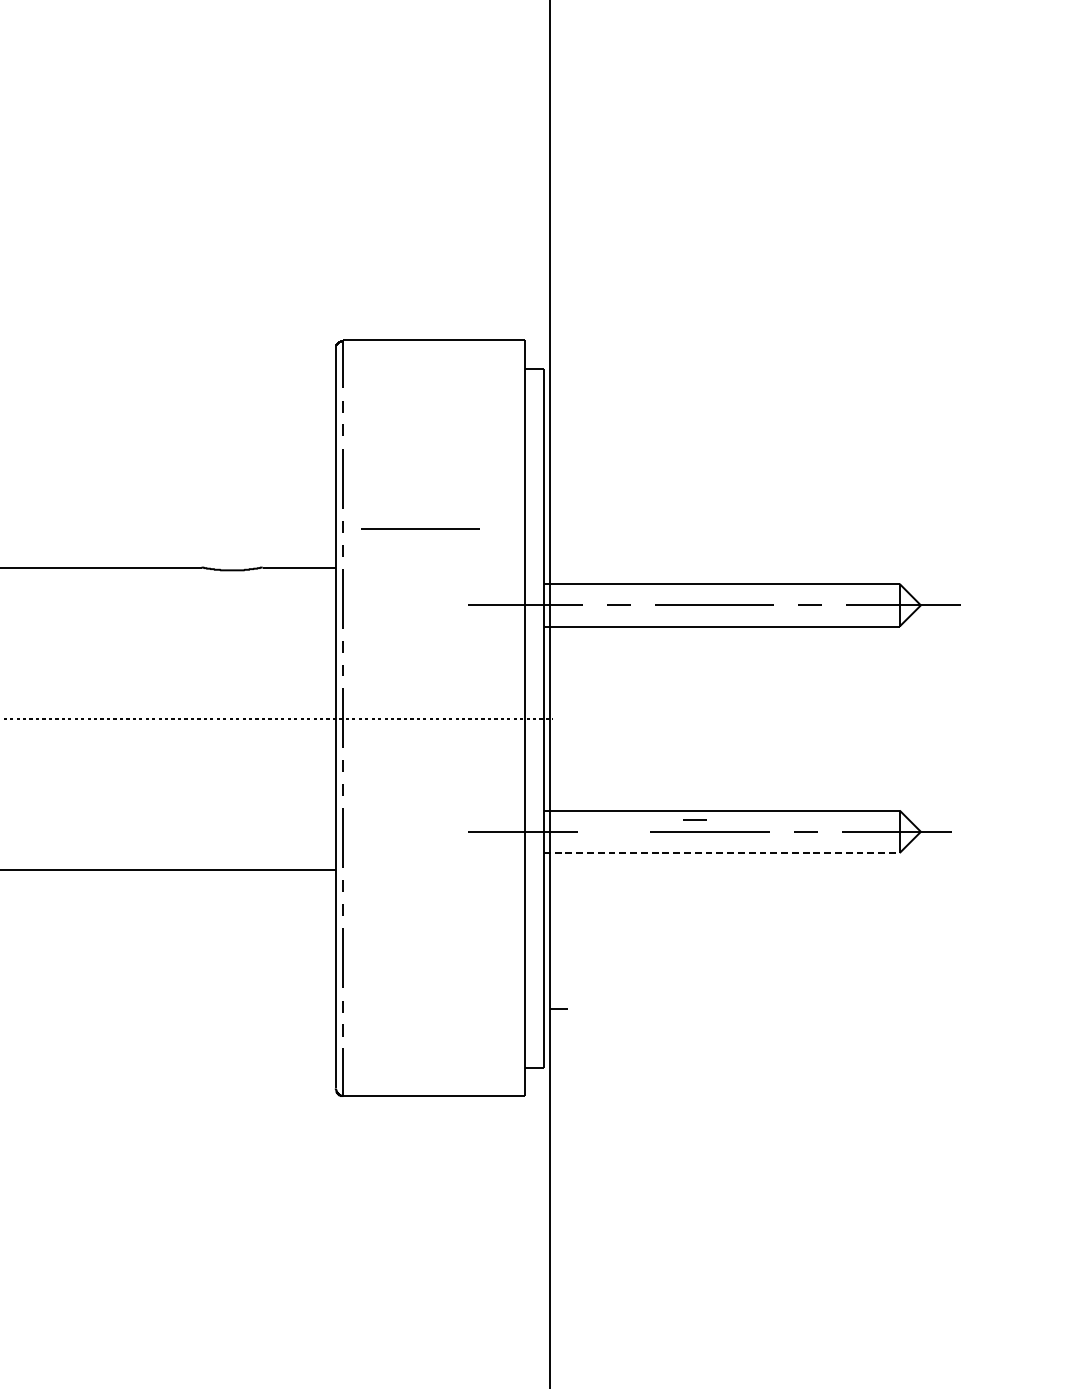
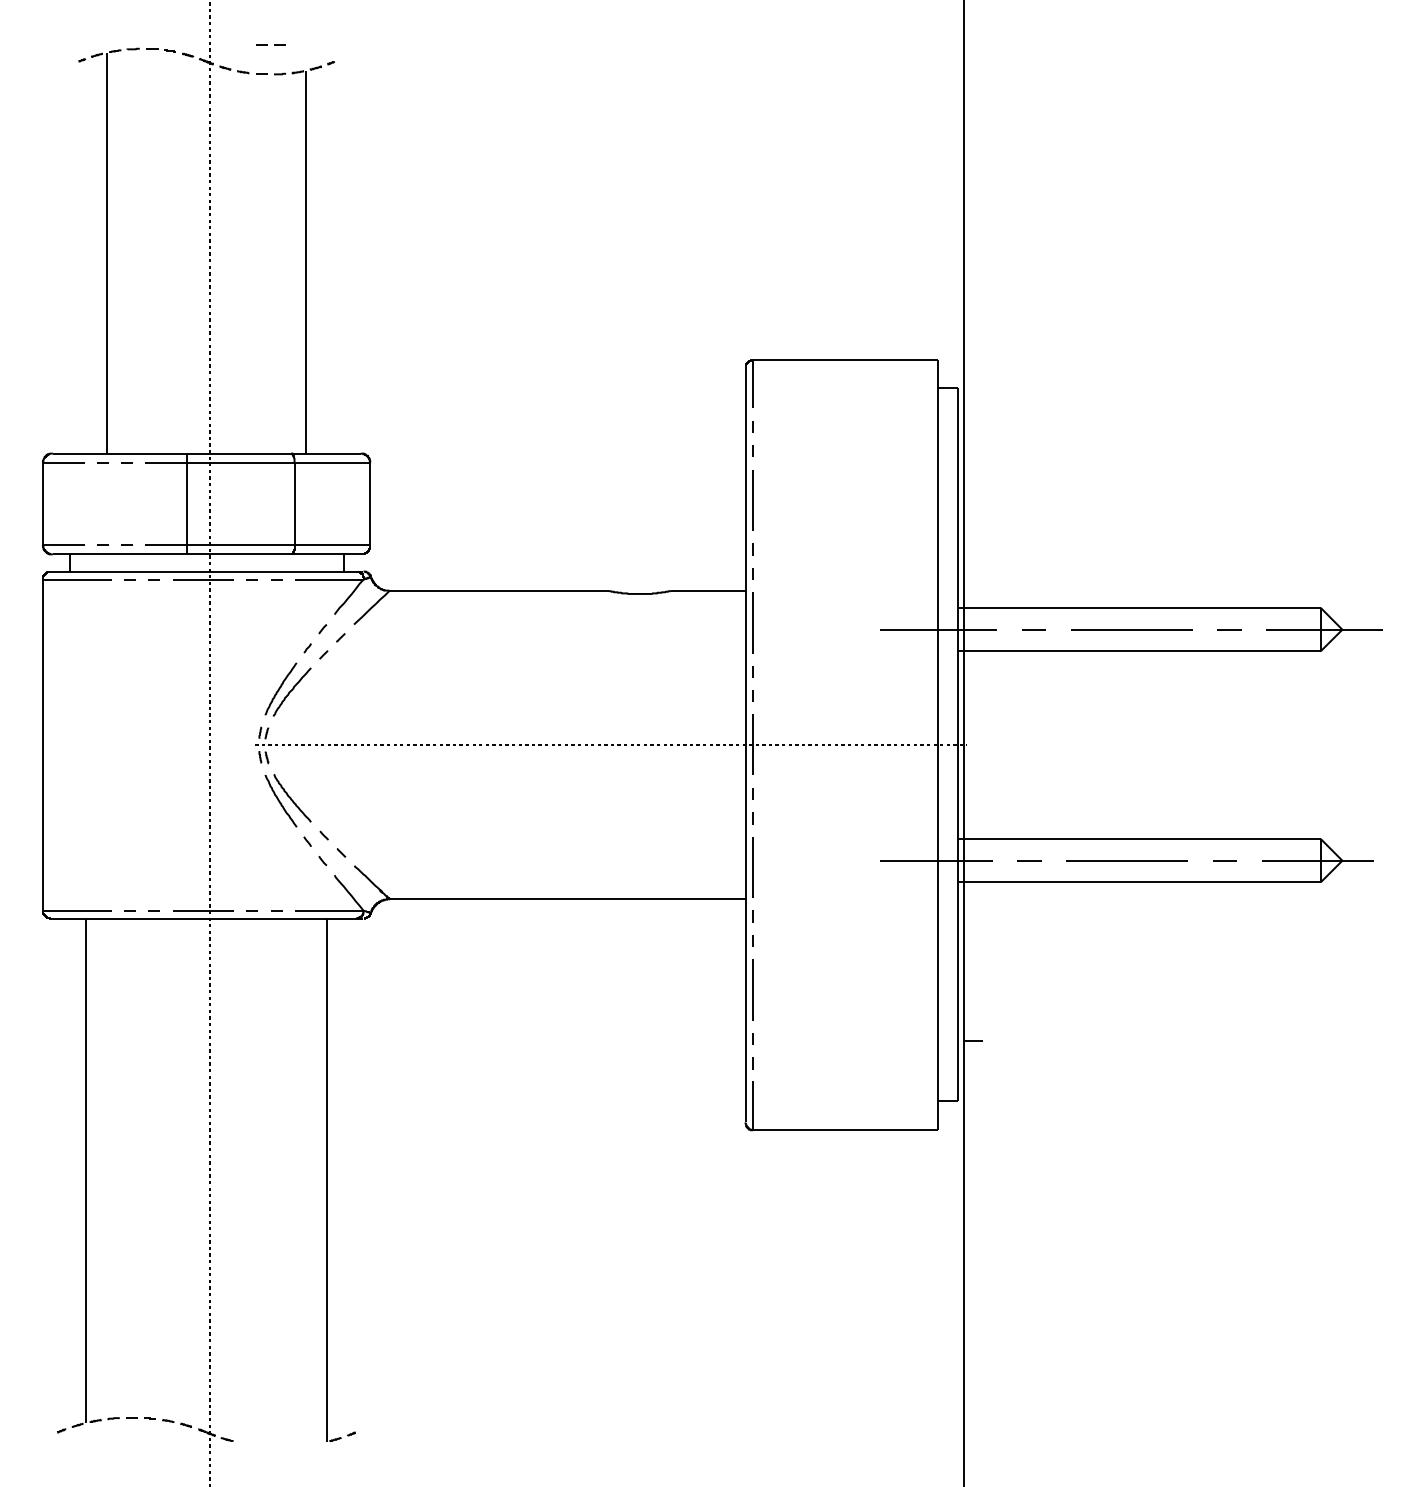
line: (420, 528) -> (831, 551), removed
line: (694, 819) -> (1029, 860), moved
line: (722, 853) -> (1139, 882), dashed -> solid

